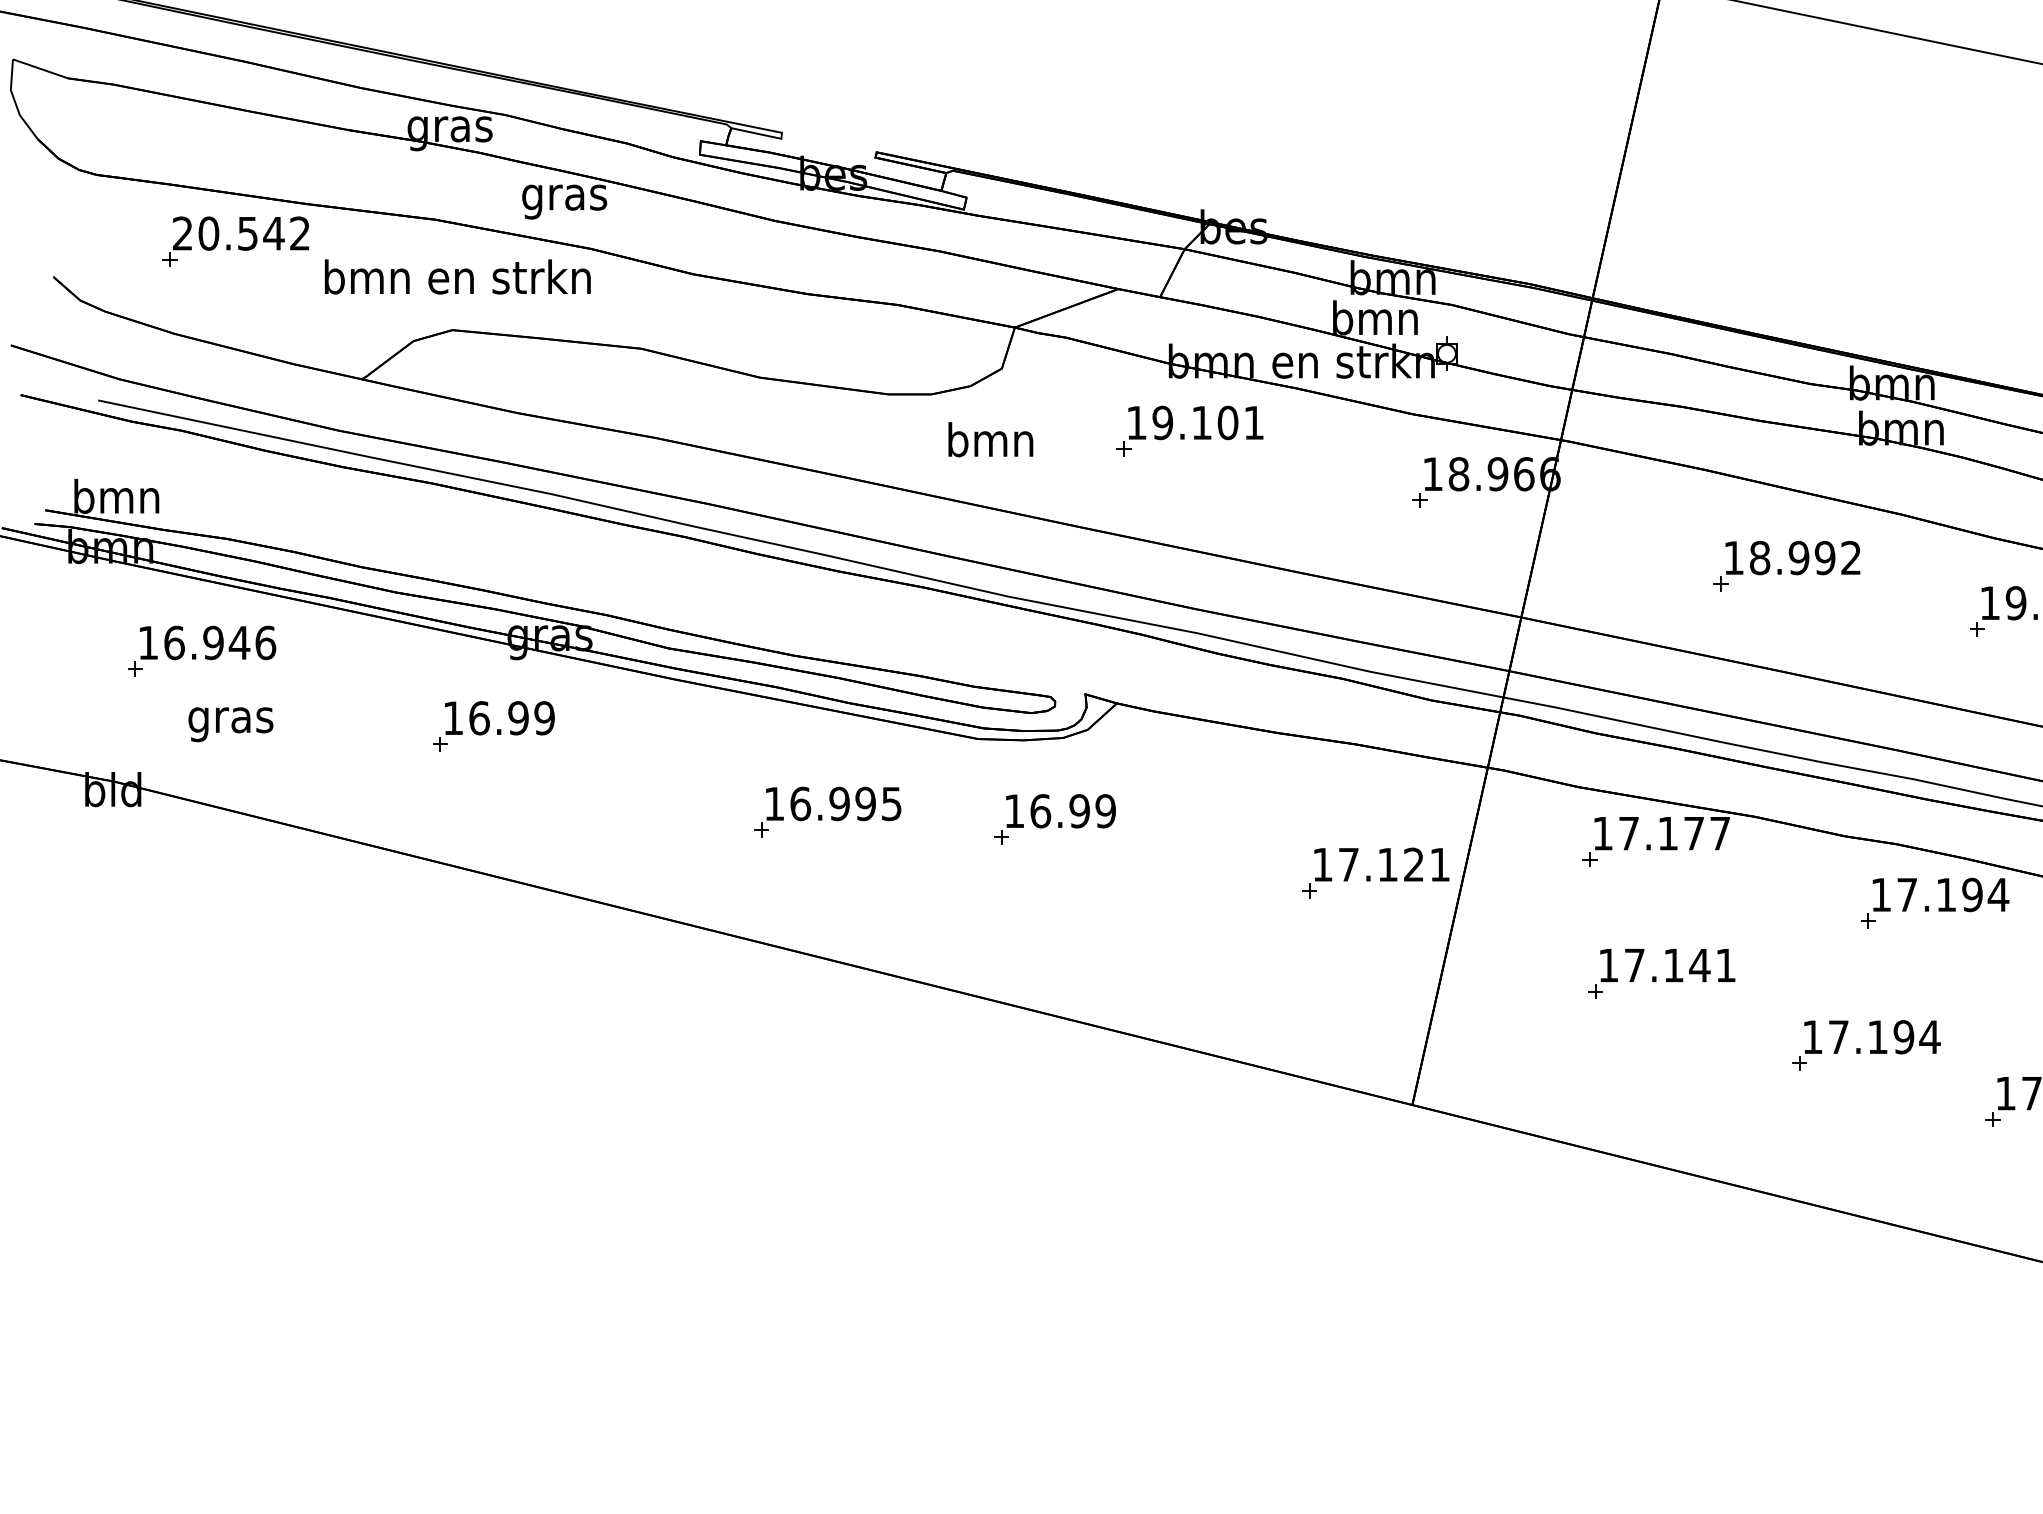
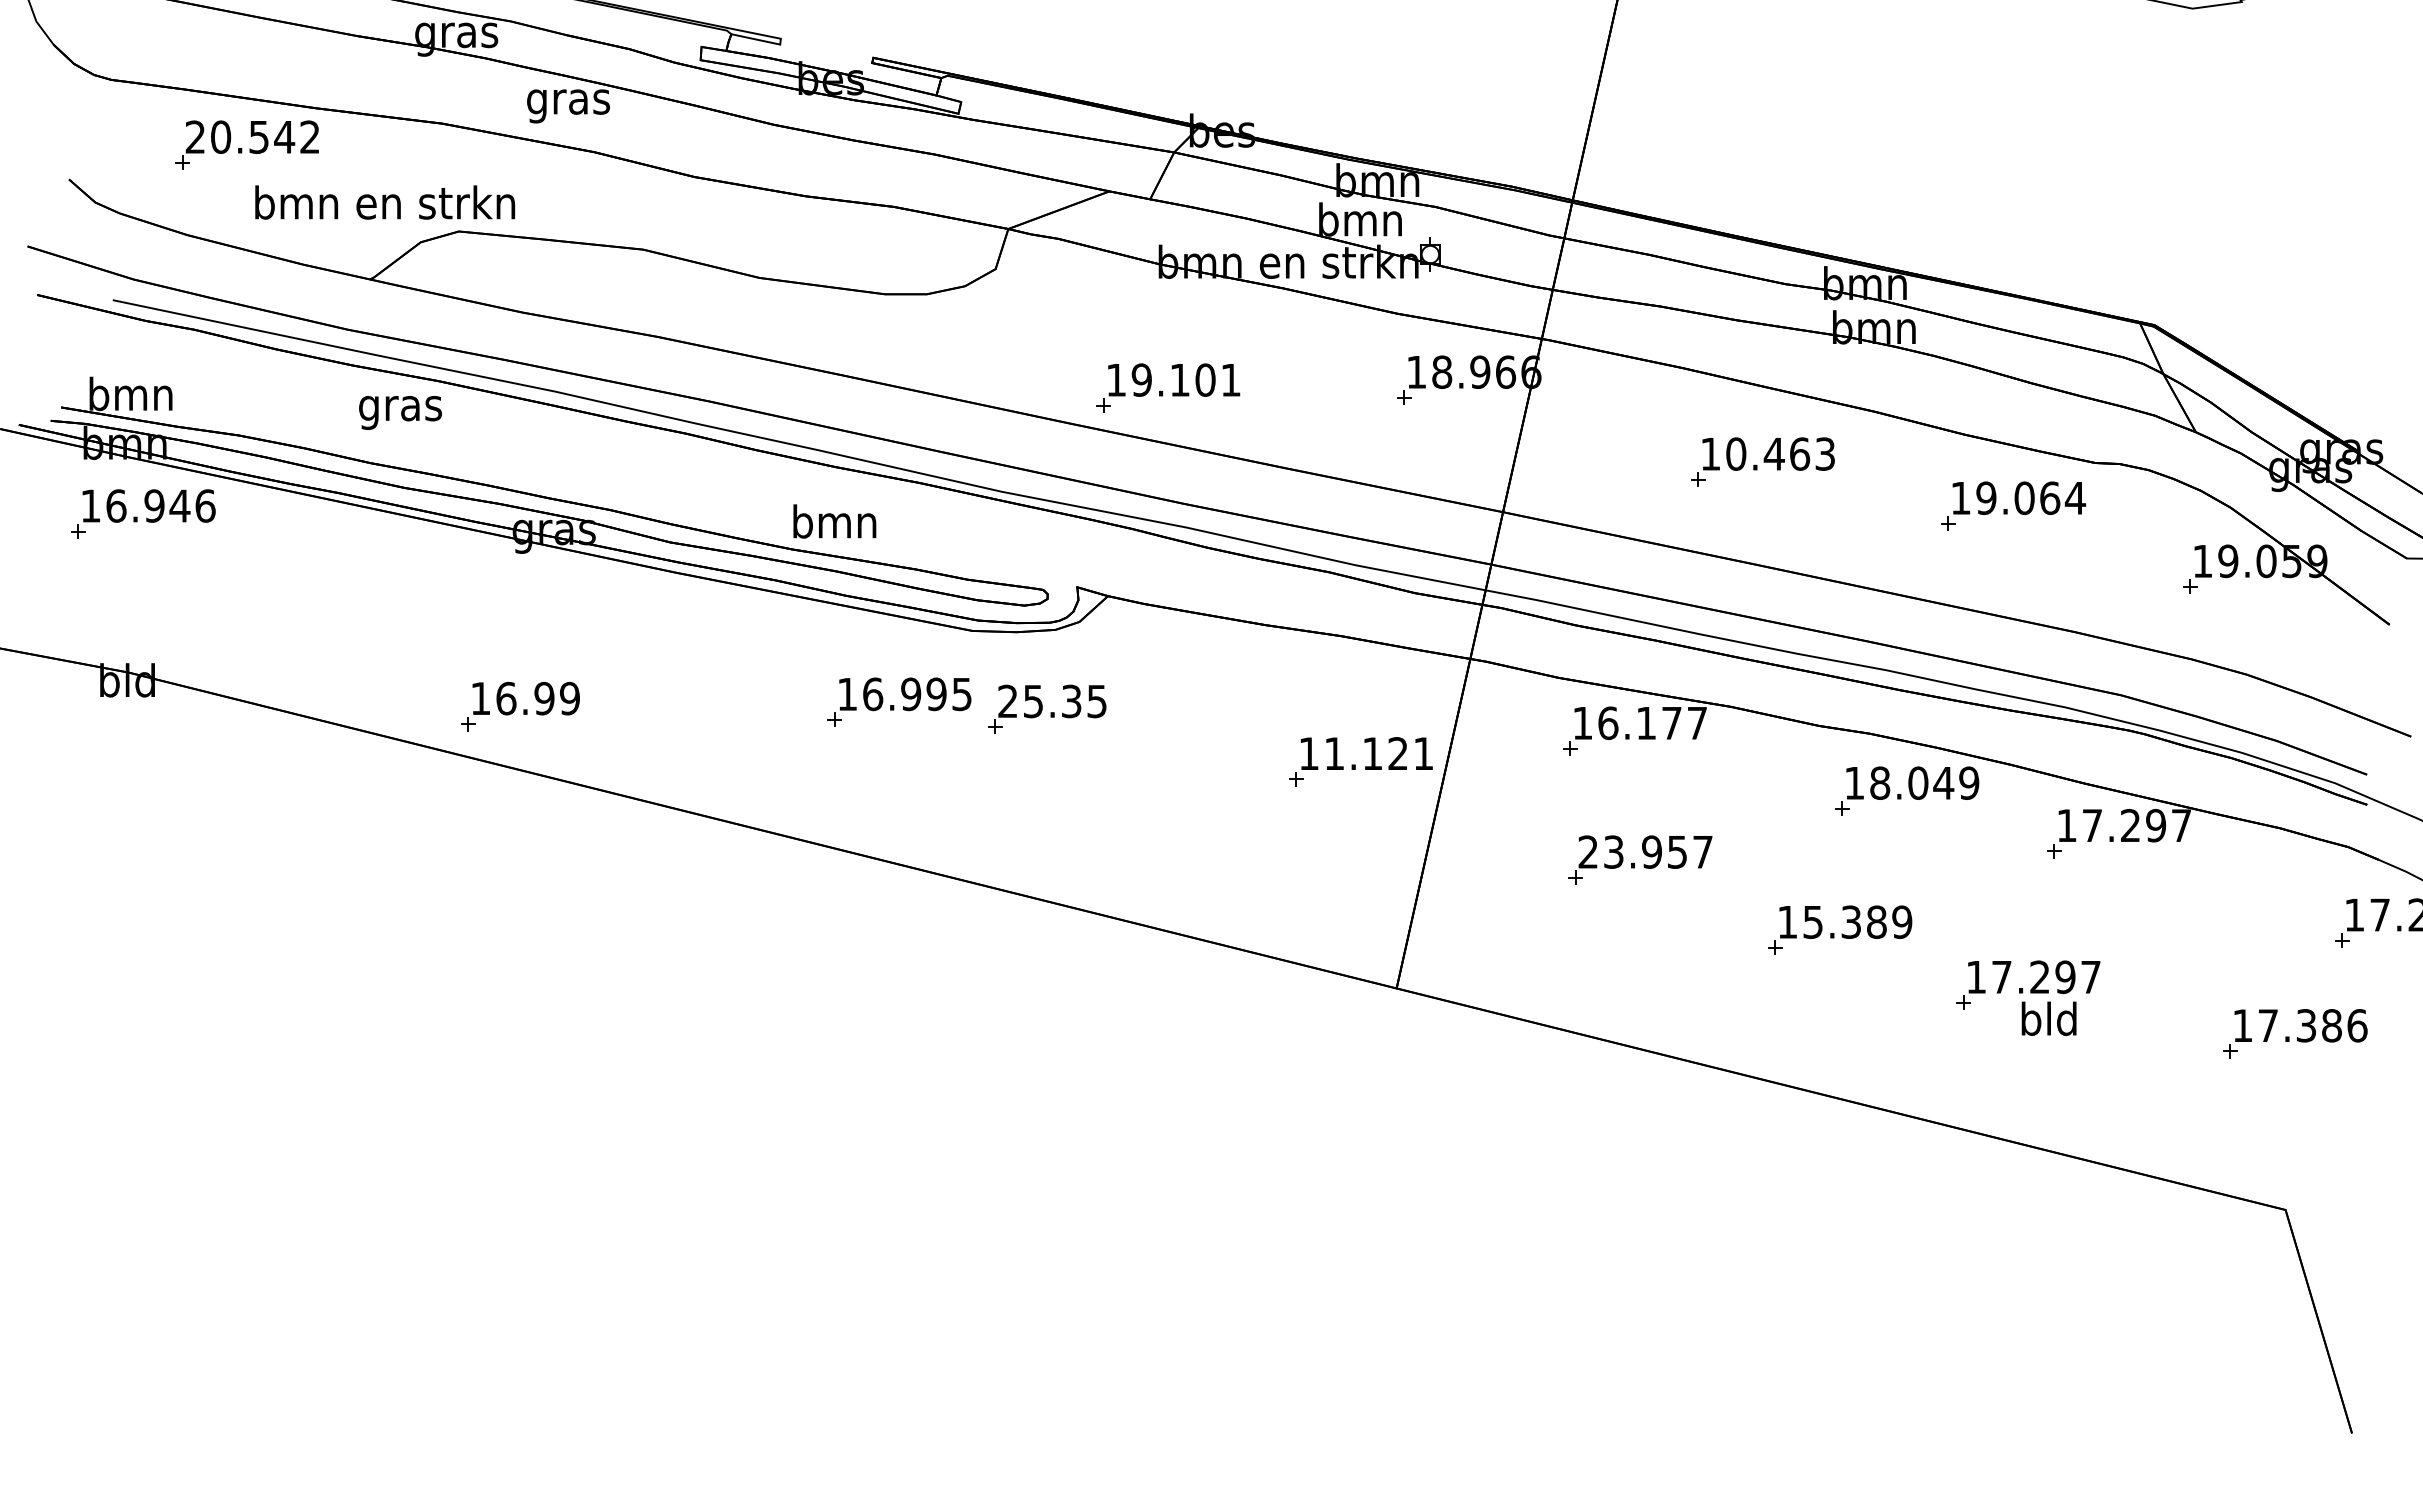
text: (458, 276) -> (385, 202), moved
part: (1184, 434) -> (1163, 391), moved
text: (990, 439) -> (834, 521), moved
text: (1805, 557) -> (1780, 453), 18.992 -> 10.463
part: (202, 650) -> (143, 513), moved
text: (230, 724) -> (400, 412), moved
part: (493, 726) -> (520, 706), moved
part: (831, 806) -> (903, 696), moved
text: (1060, 811) -> (1052, 701), 16.99 -> 25.35
text: (1629, 833) -> (1608, 723), 17.177 -> 16.177
text: (1348, 864) -> (1334, 753), 17.121 -> 11.121
text: (1952, 894) -> (1924, 782), 17.194 -> 18.049
text: (1667, 964) -> (1645, 851), 17.141 -> 23.957
text: (1884, 1036) -> (1857, 921), 17.194 -> 15.389

